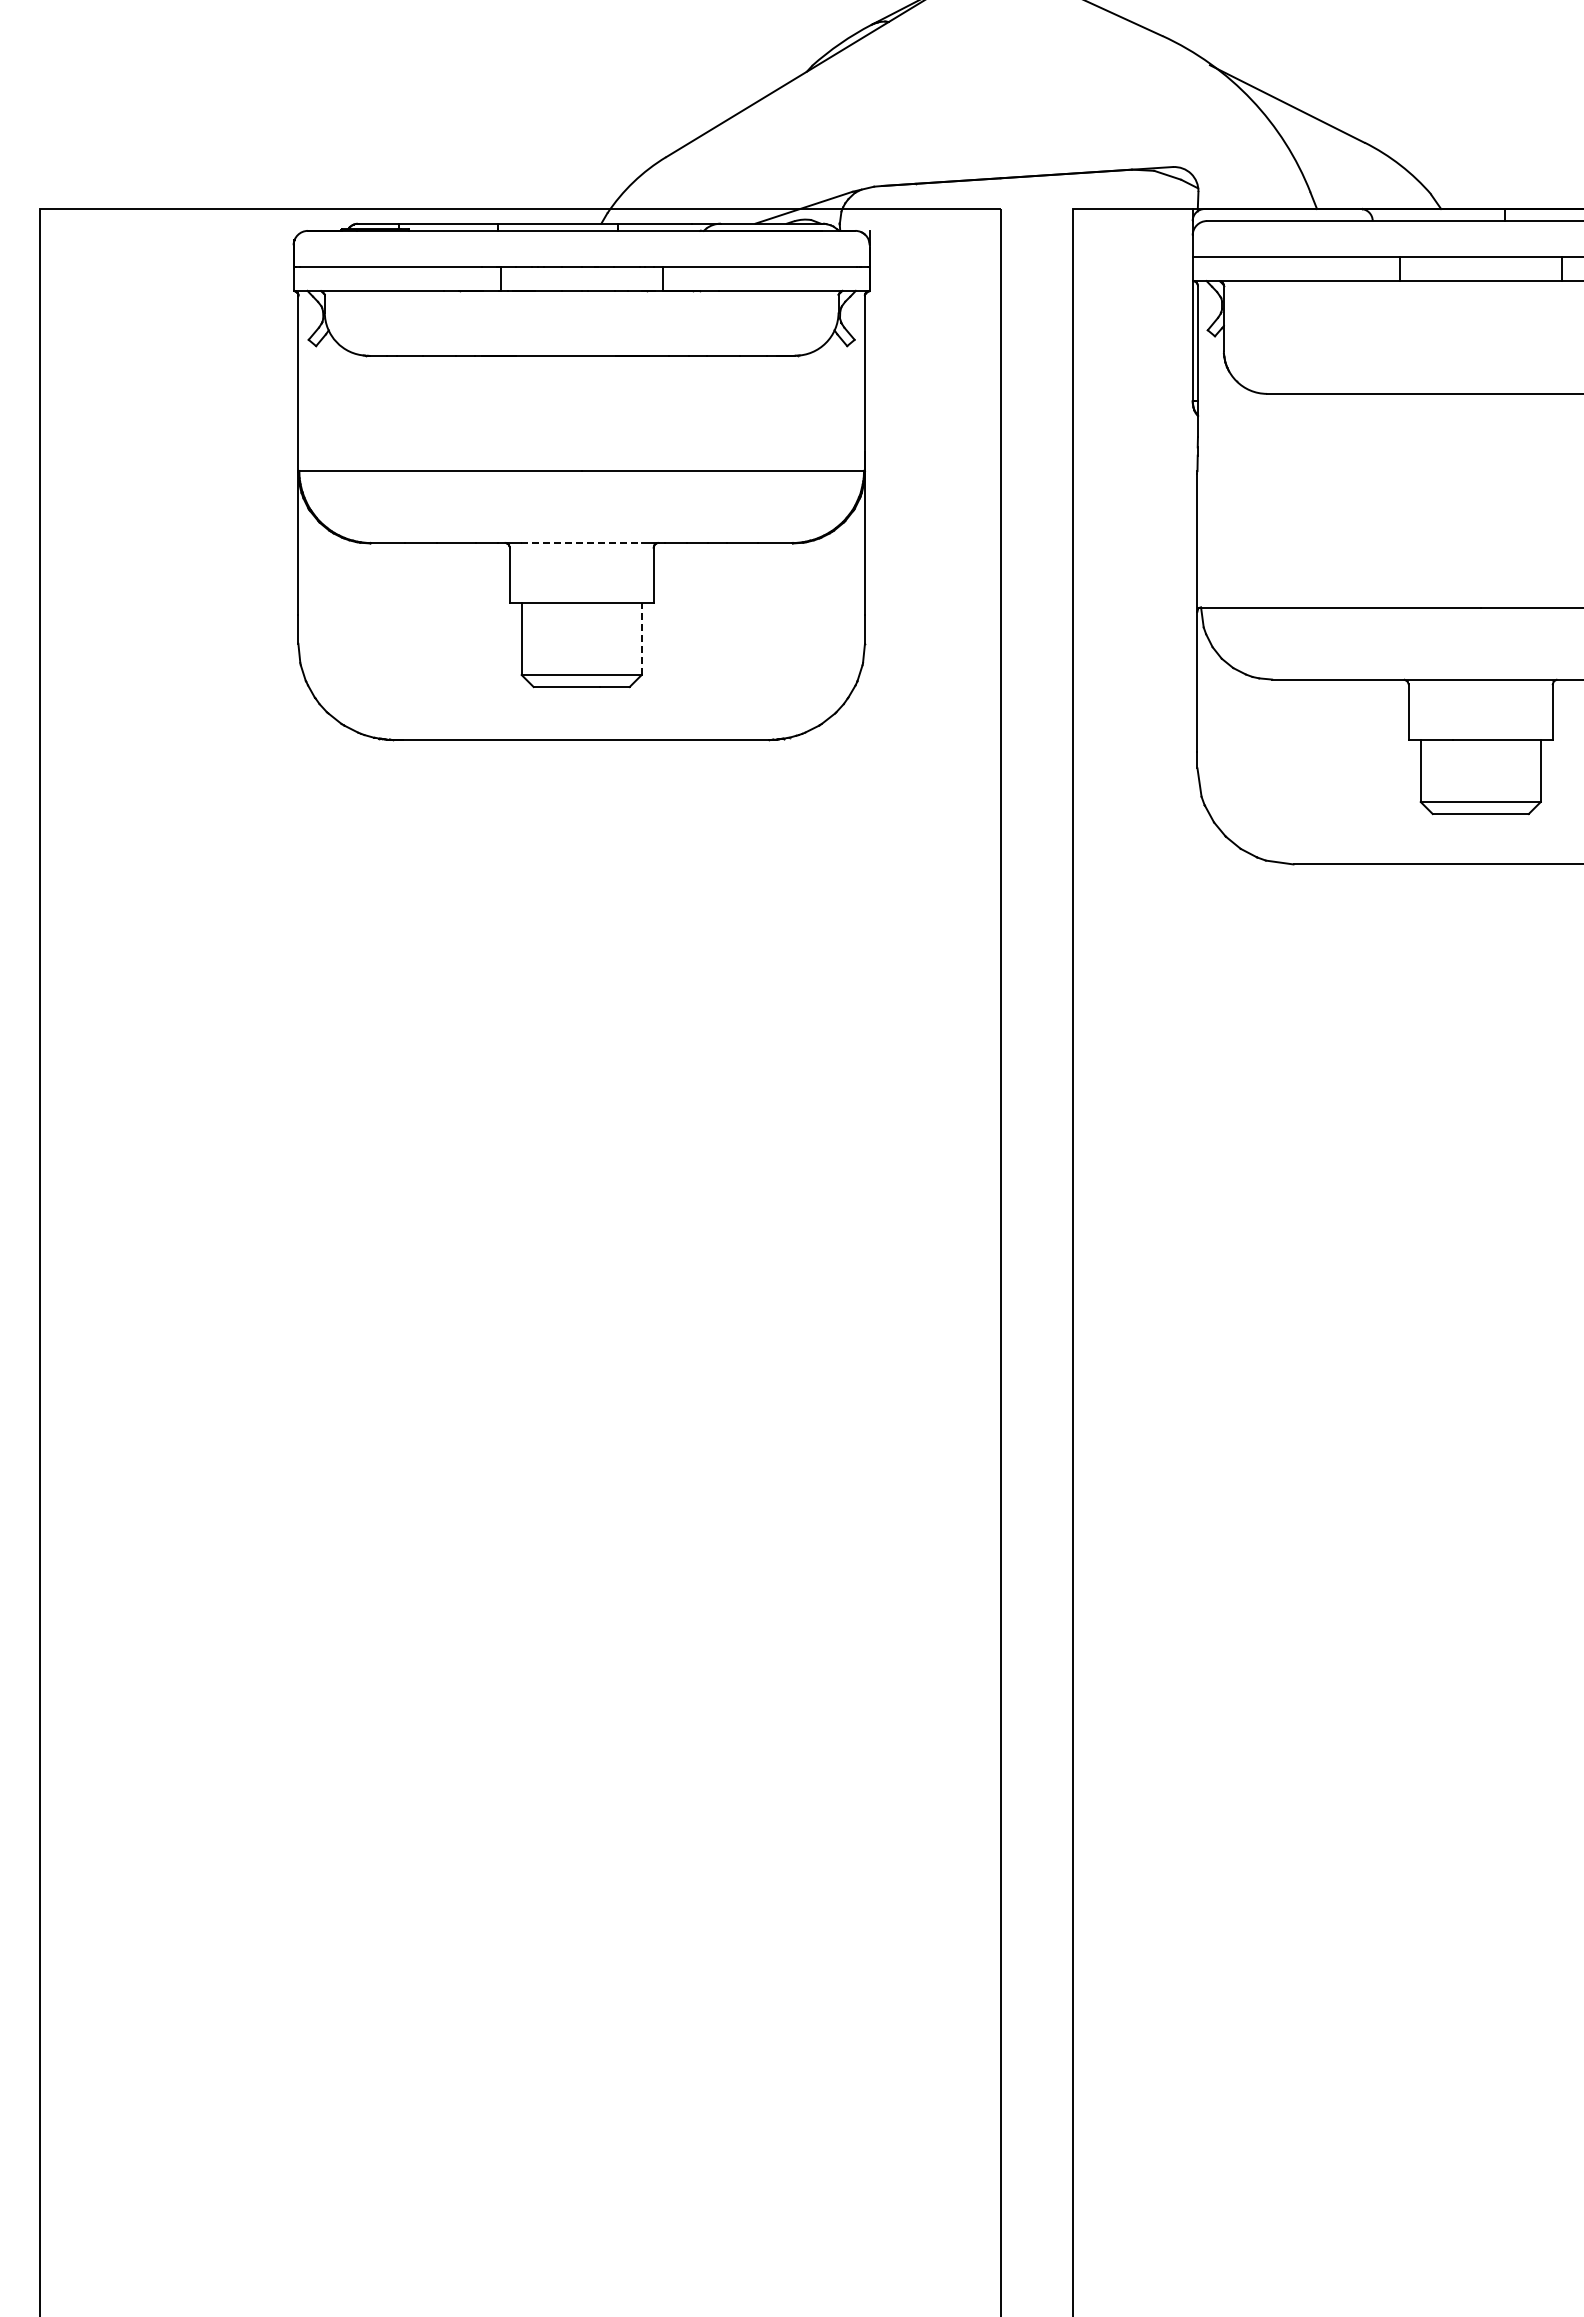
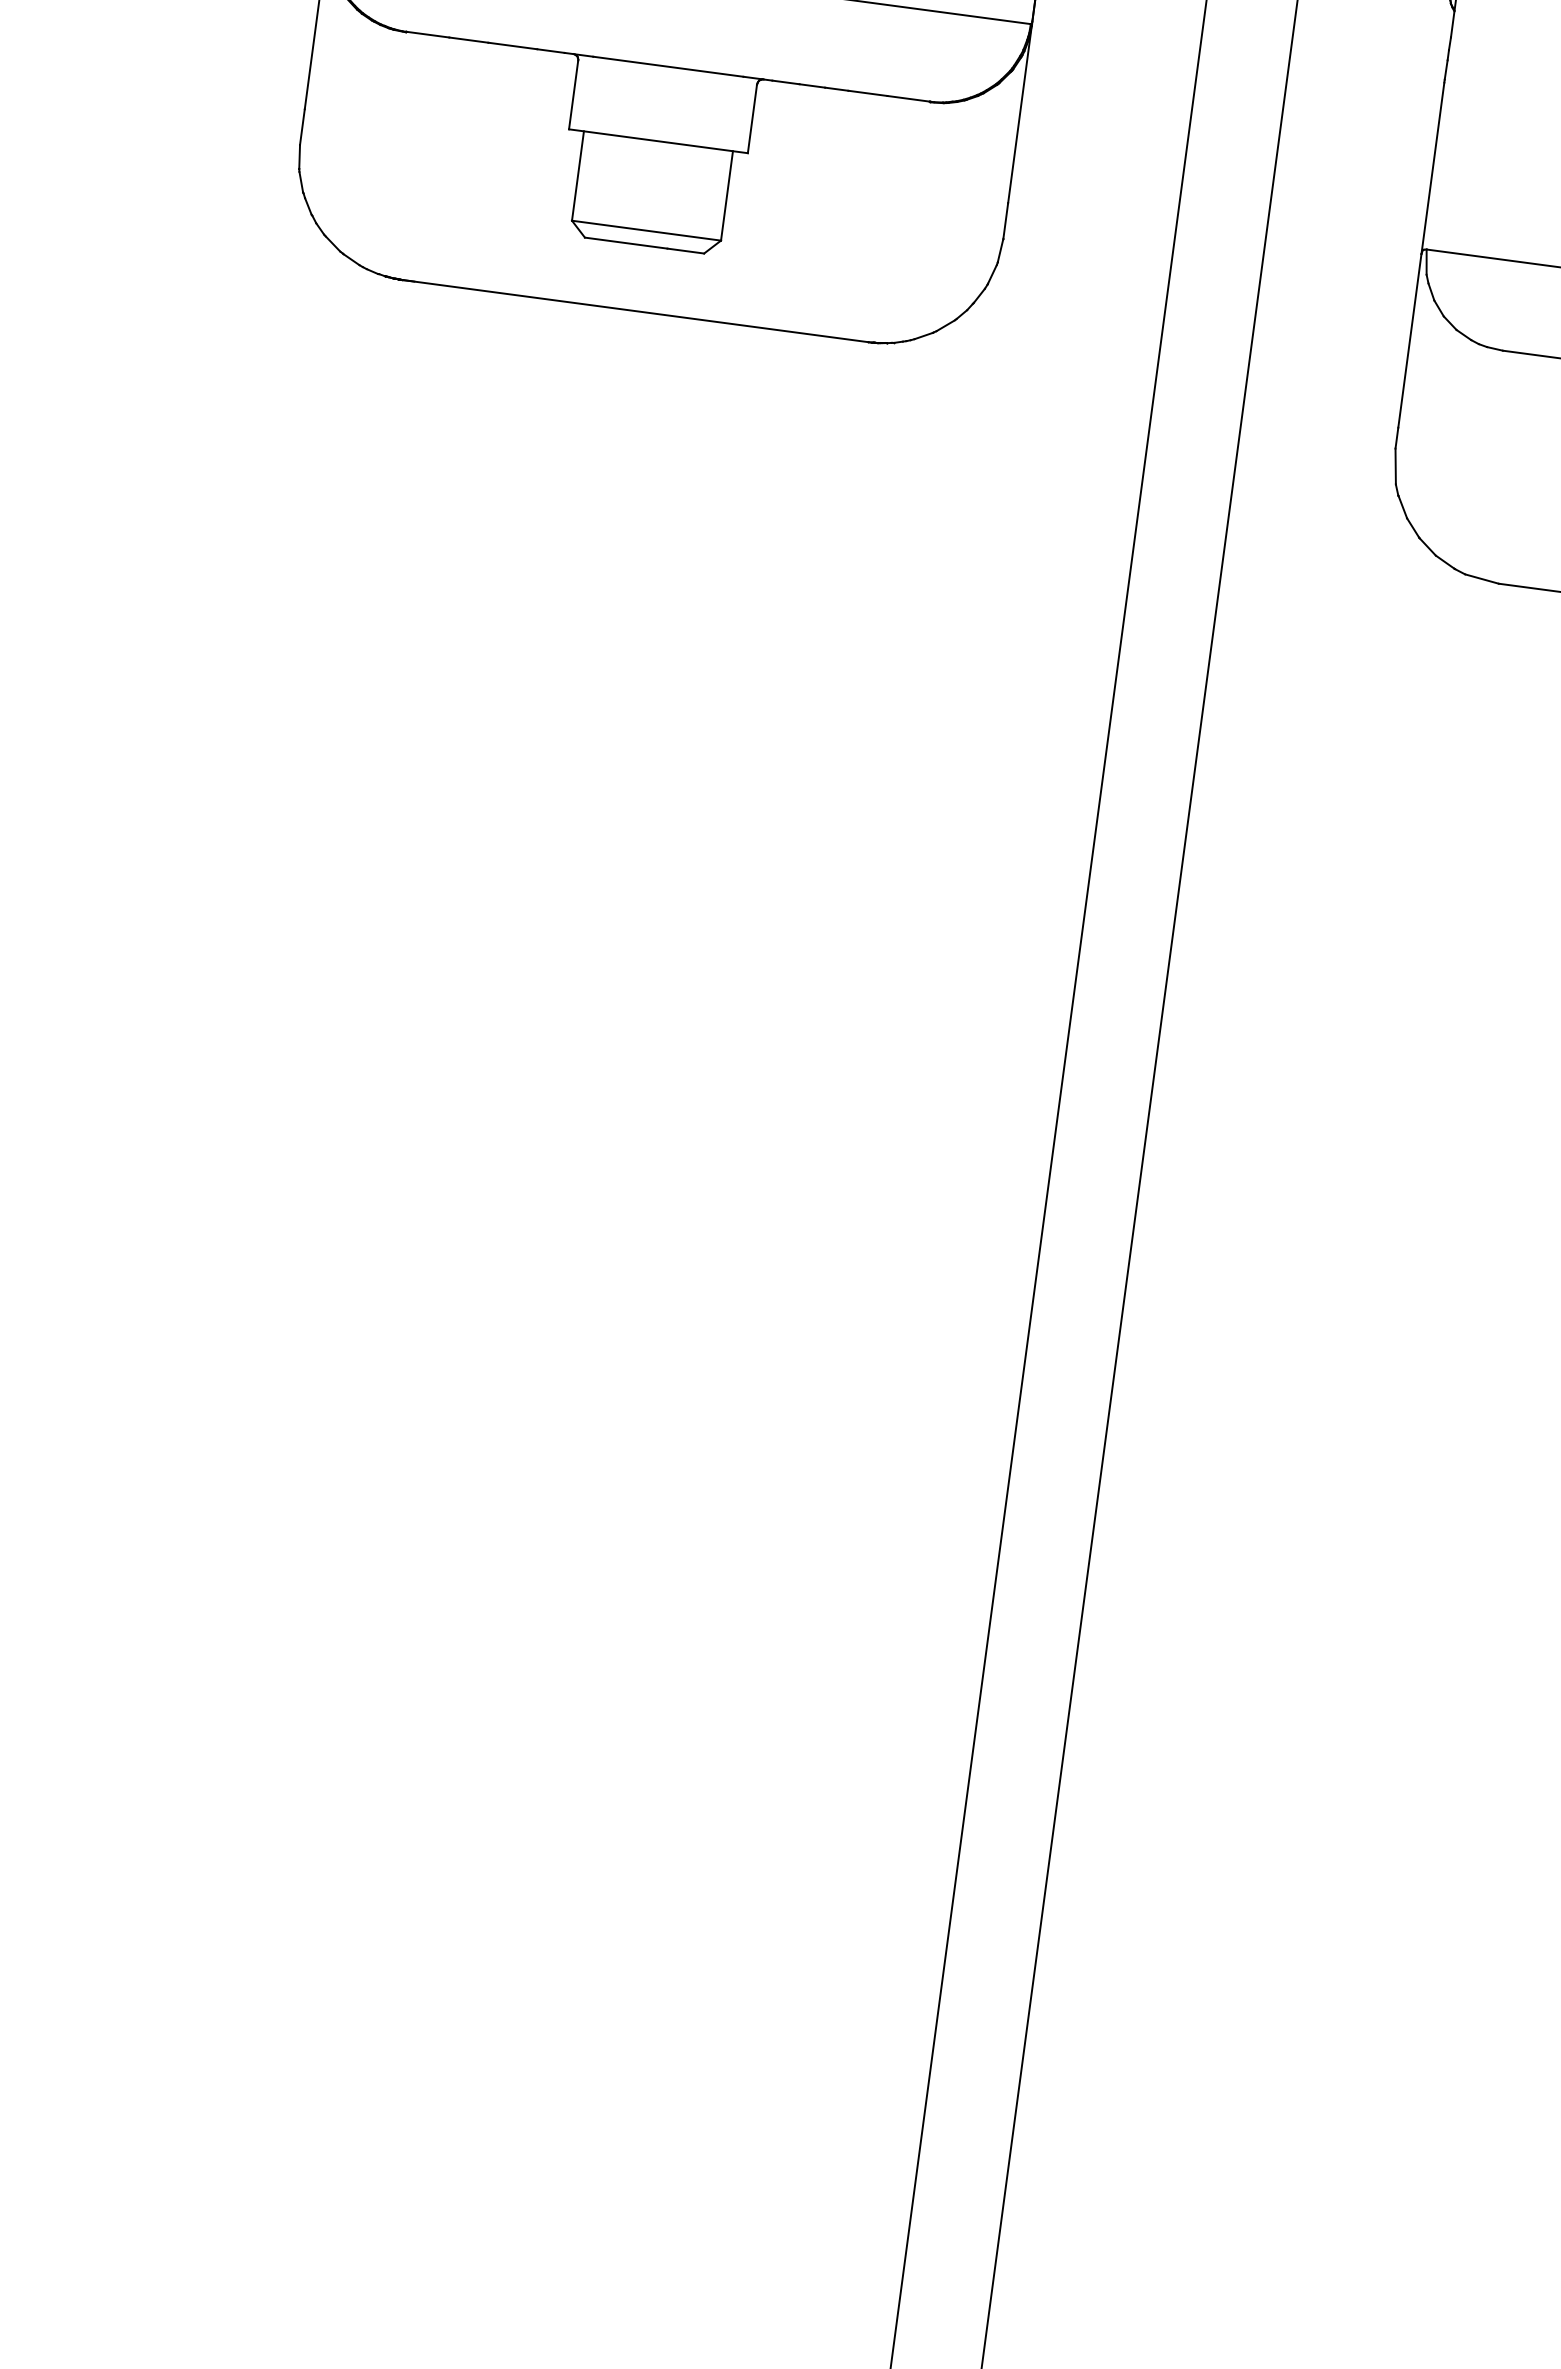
line: (582, 542) -> (669, 66), dashed -> solid
line: (641, 638) -> (726, 195), dashed -> solid

